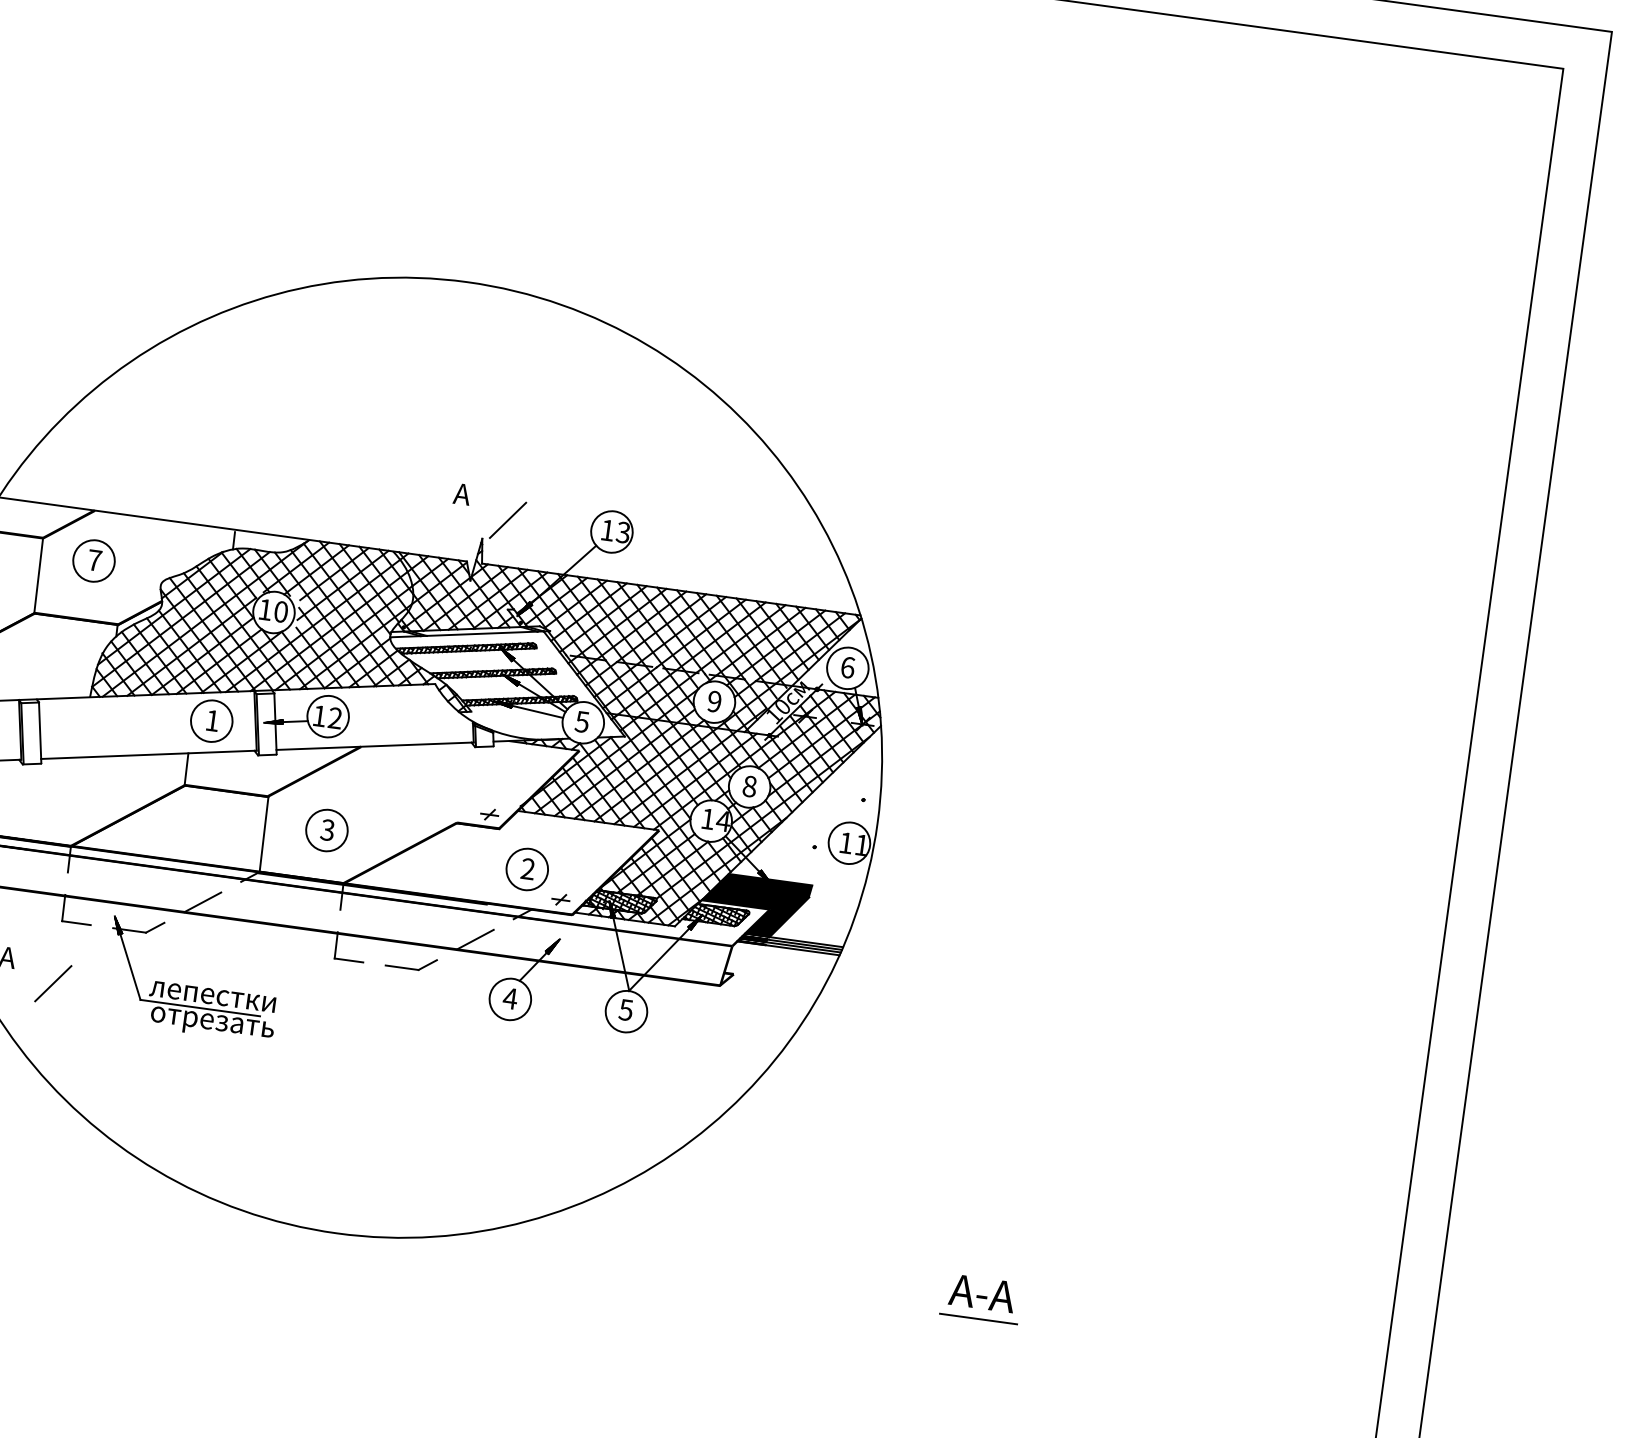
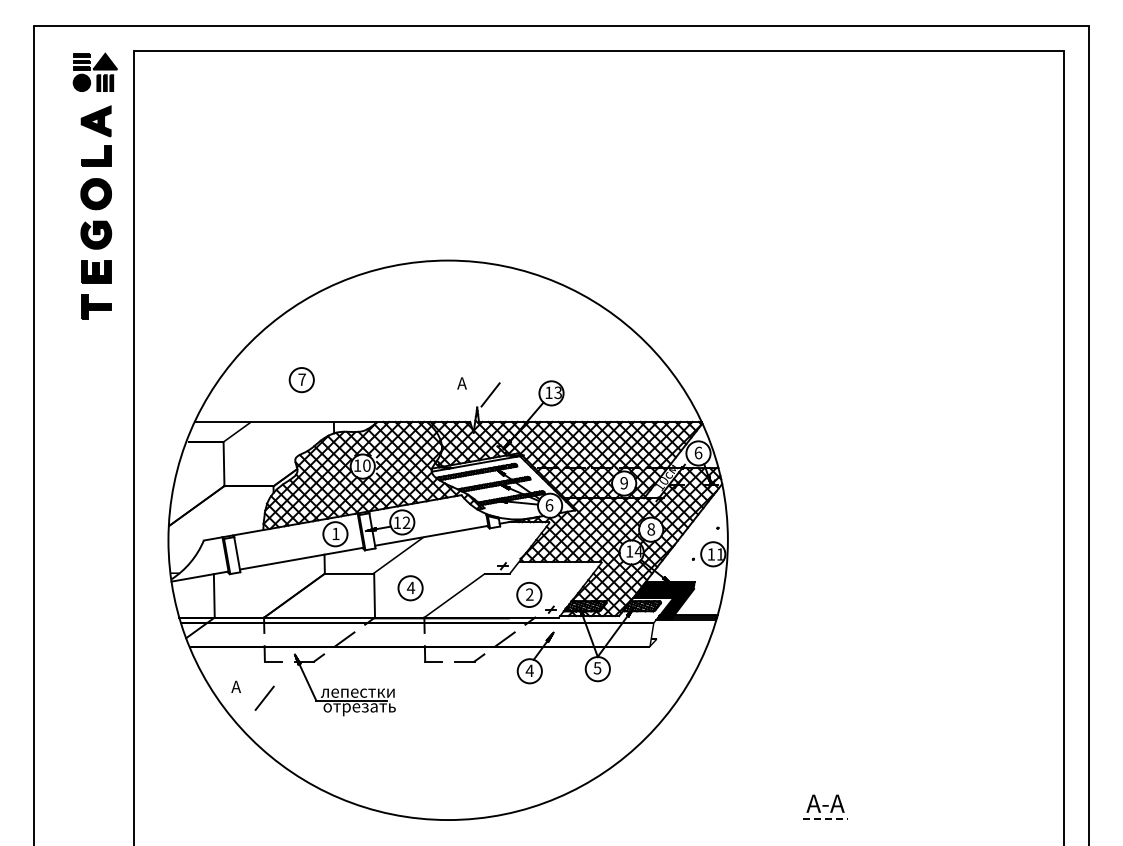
part: (93, 561) -> (301, 380), moved
text: (582, 722) -> (549, 505), 5 -> 6
text: (326, 829) -> (410, 587), 3 -> 4
line: (978, 1318) -> (825, 818), solid -> dashed

